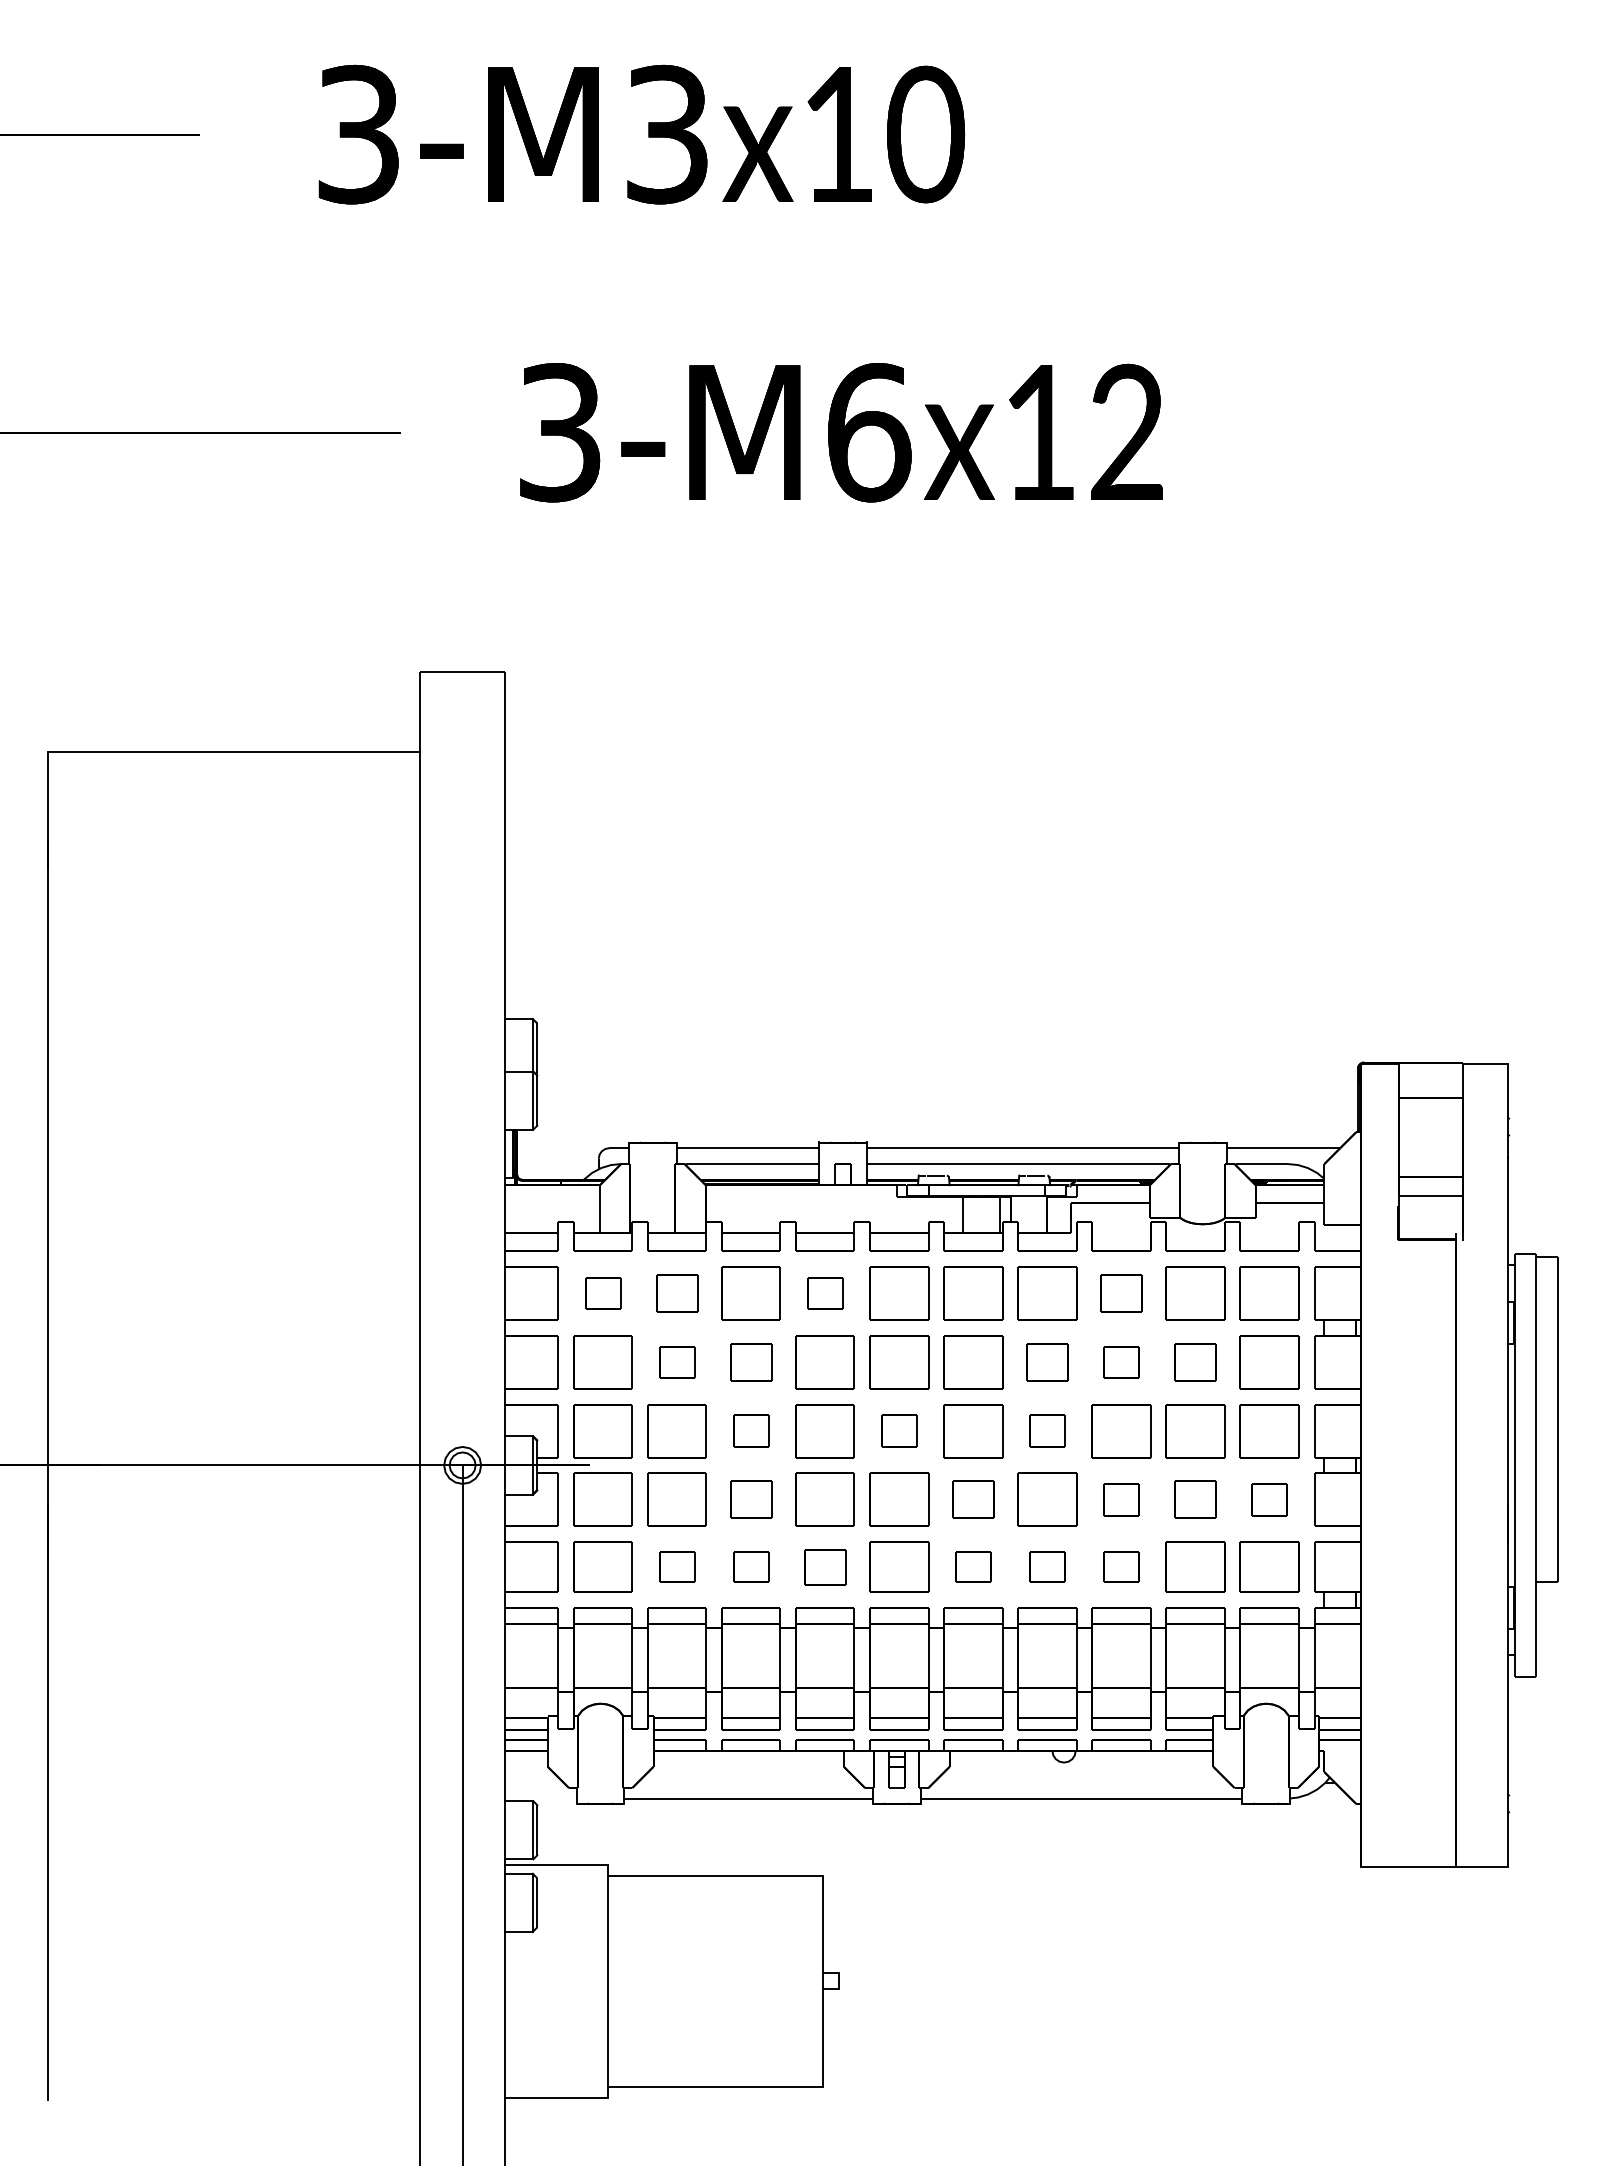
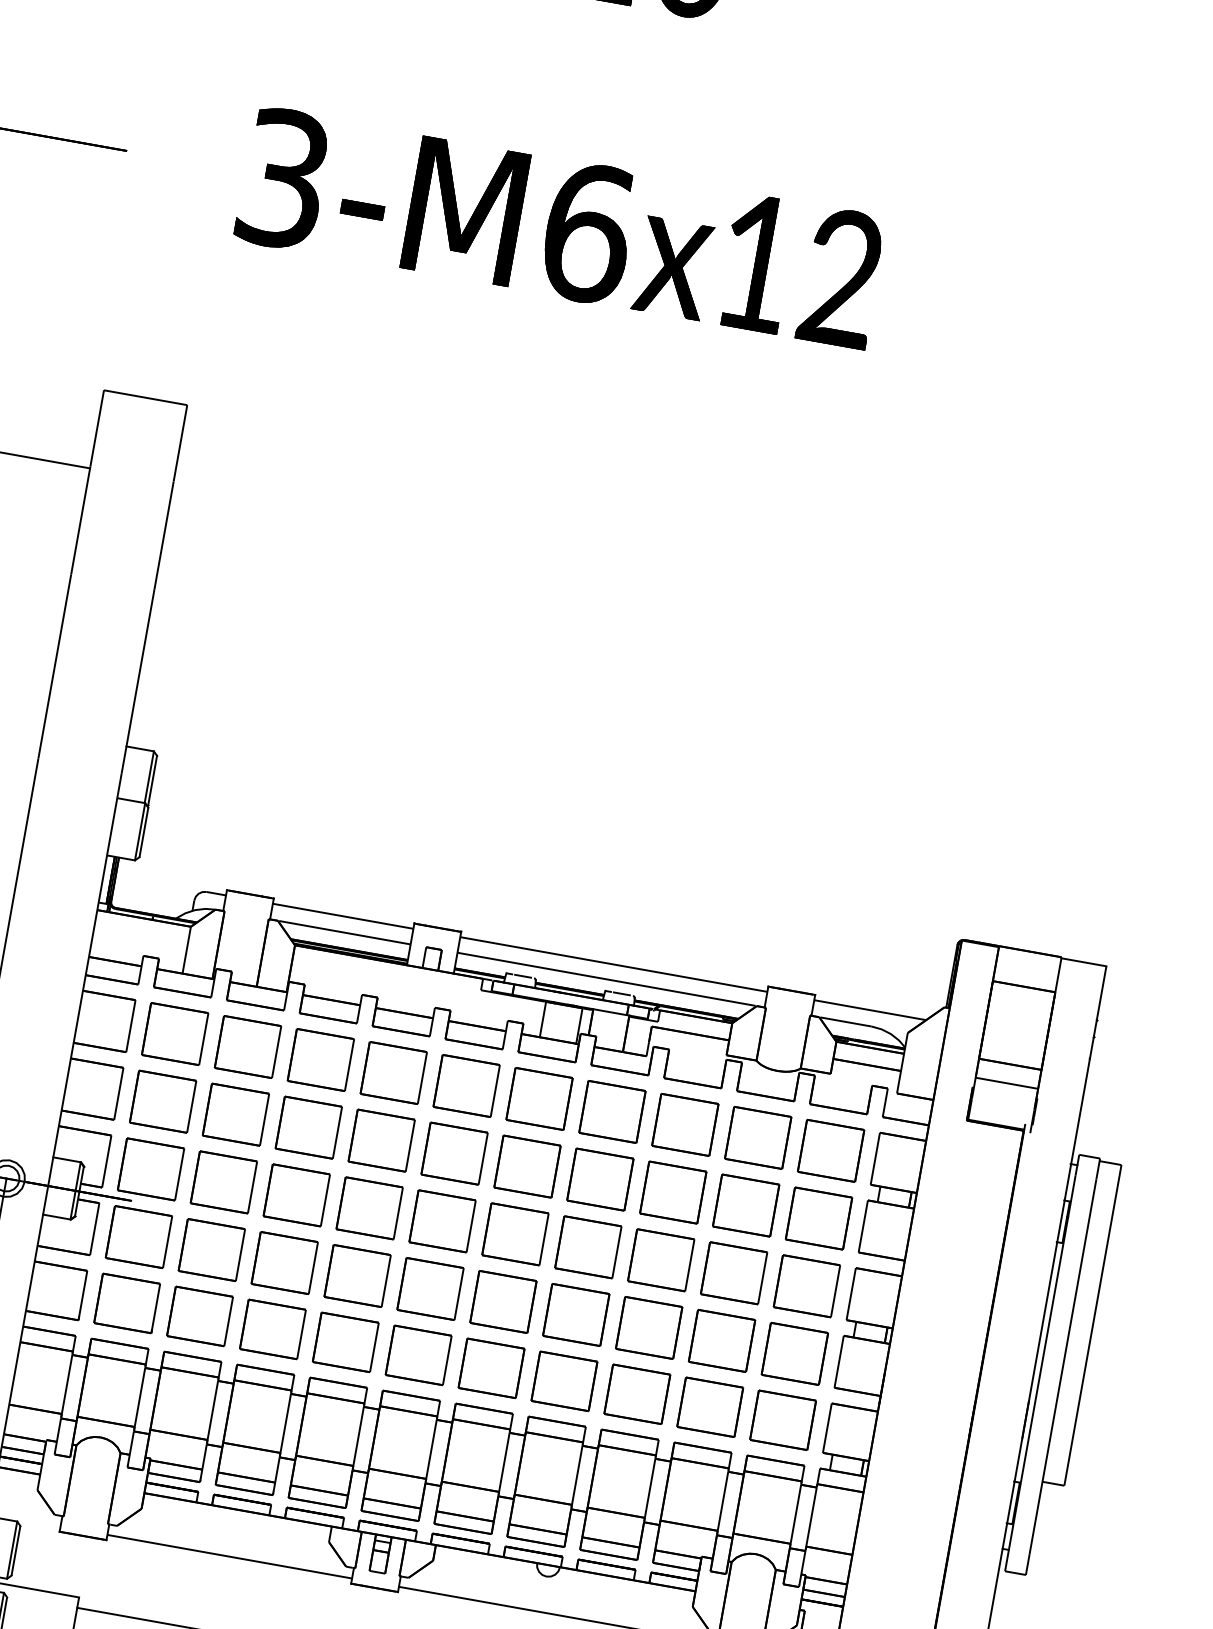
part: (602, 1293) -> (174, 1033), size x1.67
part: (676, 1293) -> (247, 1046), size x1.43
part: (824, 1293) -> (392, 1072), size x1.67
part: (1121, 1293) -> (685, 1124), size x1.43
part: (676, 1362) -> (235, 1114), size x1.67
part: (750, 1362) -> (307, 1127), size x1.43
part: (1047, 1362) -> (600, 1179), size x1.43
part: (1121, 1362) -> (673, 1192), size x1.67
part: (1195, 1362) -> (746, 1205), size x1.43
part: (750, 1431) -> (295, 1195), size x1.67
part: (899, 1431) -> (442, 1221), size x1.67
part: (1047, 1431) -> (588, 1247), size x1.67
part: (750, 1499) -> (283, 1262), size x1.43
part: (973, 1499) -> (503, 1301), size x1.43
part: (1121, 1499) -> (649, 1327), size x1.67
part: (1195, 1499) -> (722, 1340), size x1.43
part: (1269, 1499) -> (794, 1353), size x1.67
part: (676, 1566) -> (199, 1315), size x1.67
part: (750, 1566) -> (272, 1328), size x1.67
part: (824, 1566) -> (345, 1341), size x1.43
part: (973, 1566) -> (491, 1367), size x1.67
part: (1047, 1566) -> (564, 1380), size x1.67
part: (1121, 1566) -> (637, 1393), size x1.67

